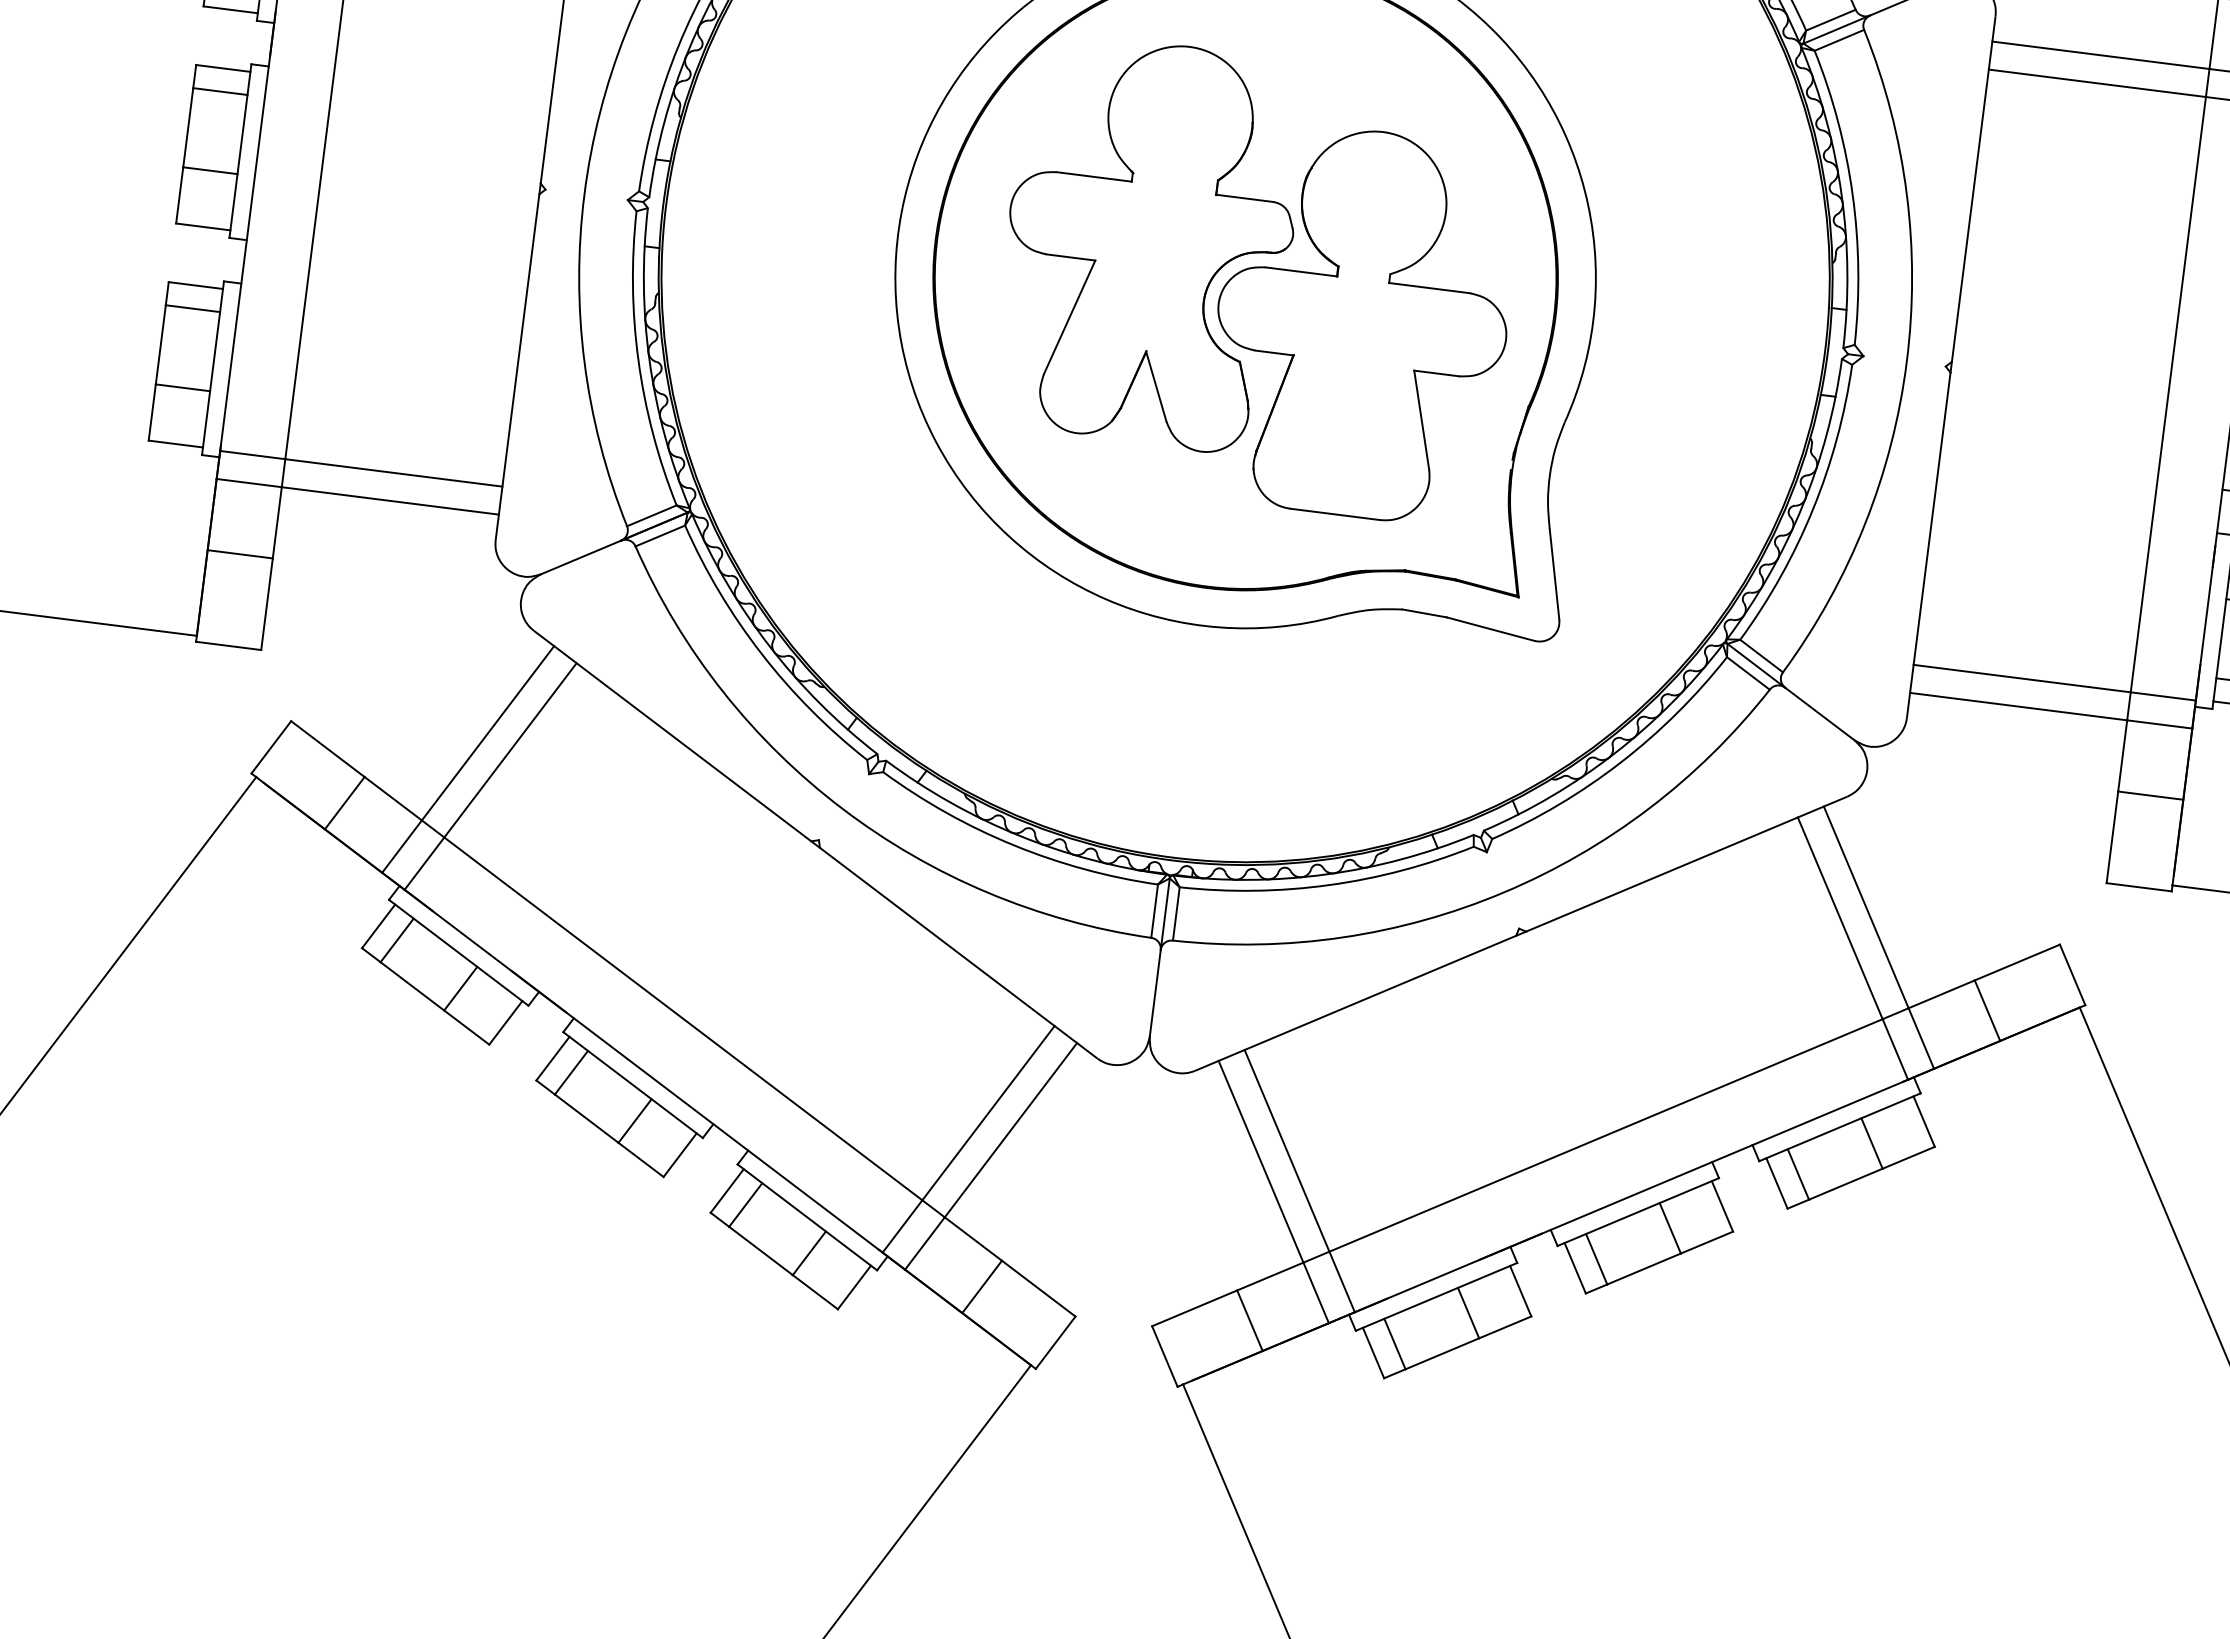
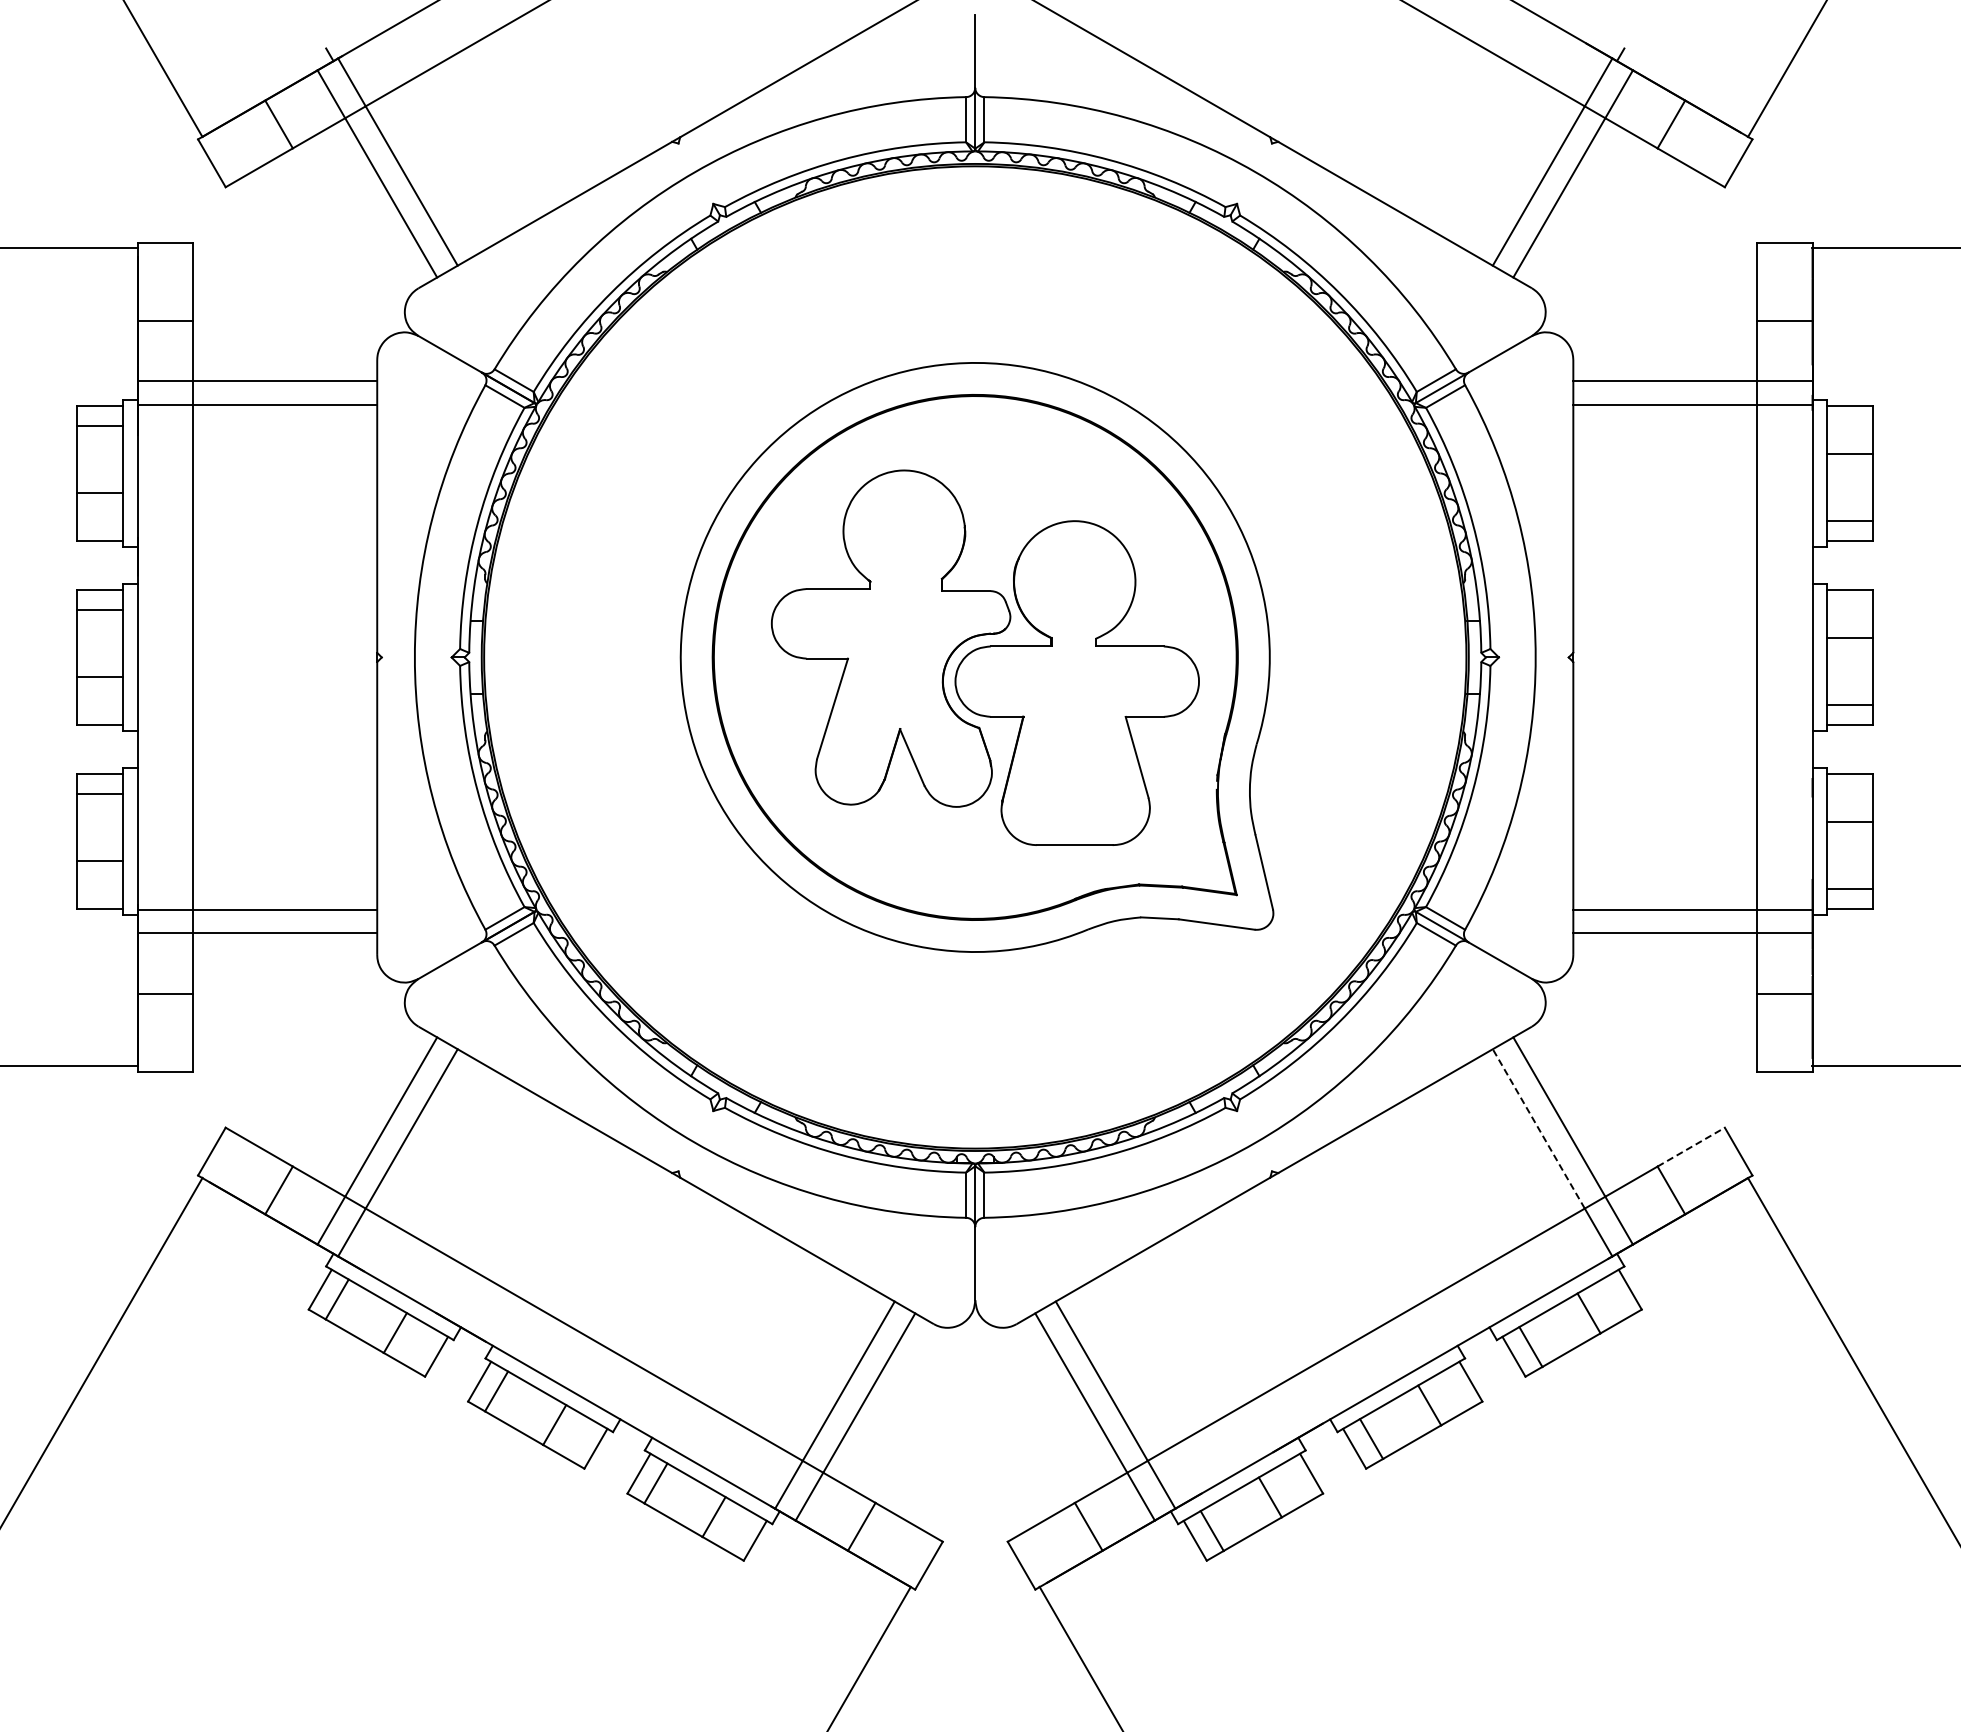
line: (1839, 917) -> (1538, 1128), solid -> dashed
line: (2017, 963) -> (1691, 1147), solid -> dashed

